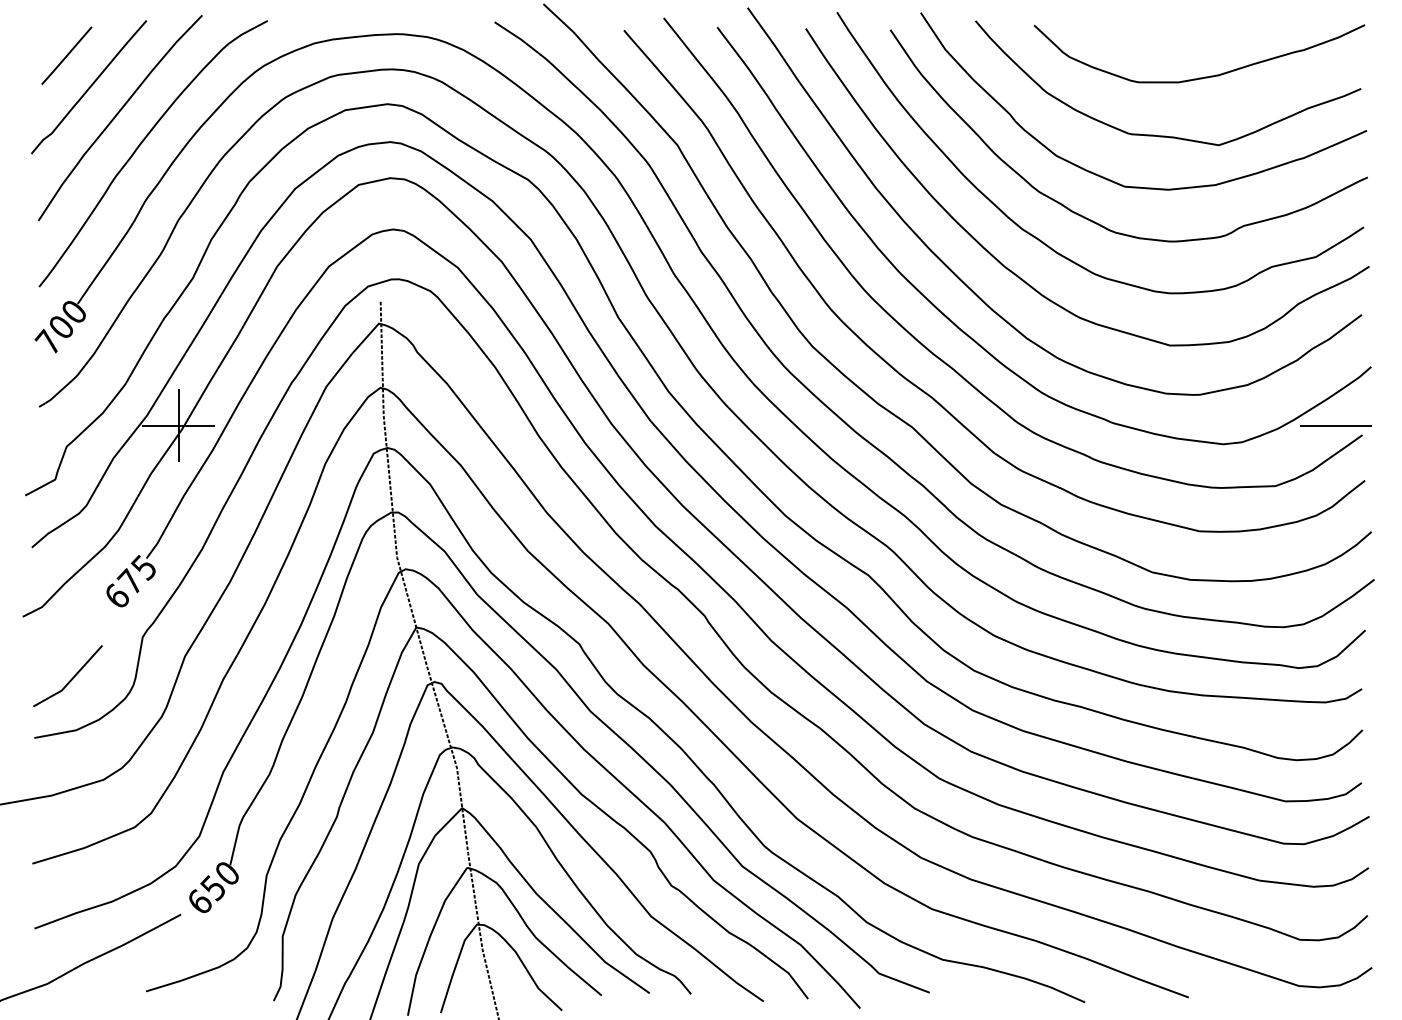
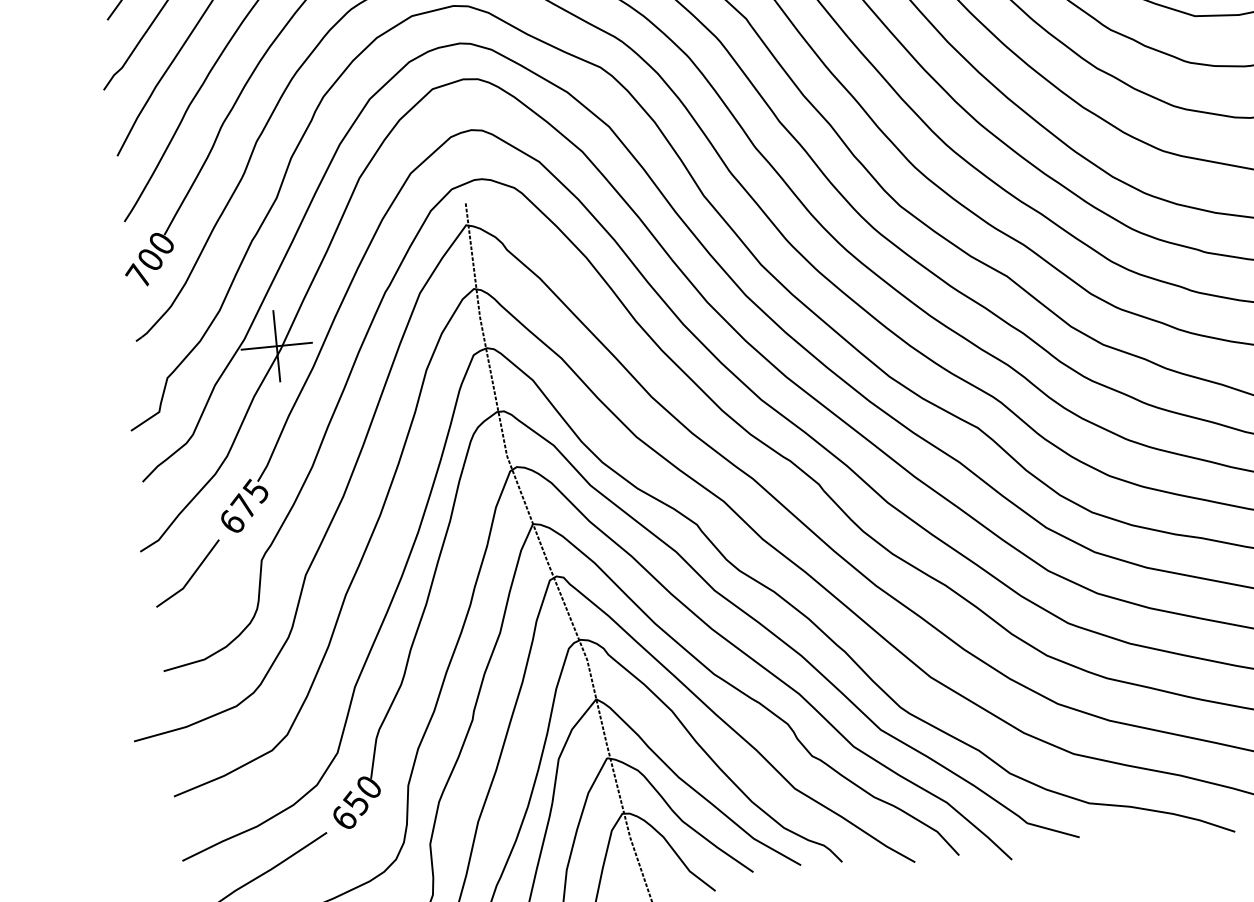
line: (71, 678) -> (191, 575), moved

